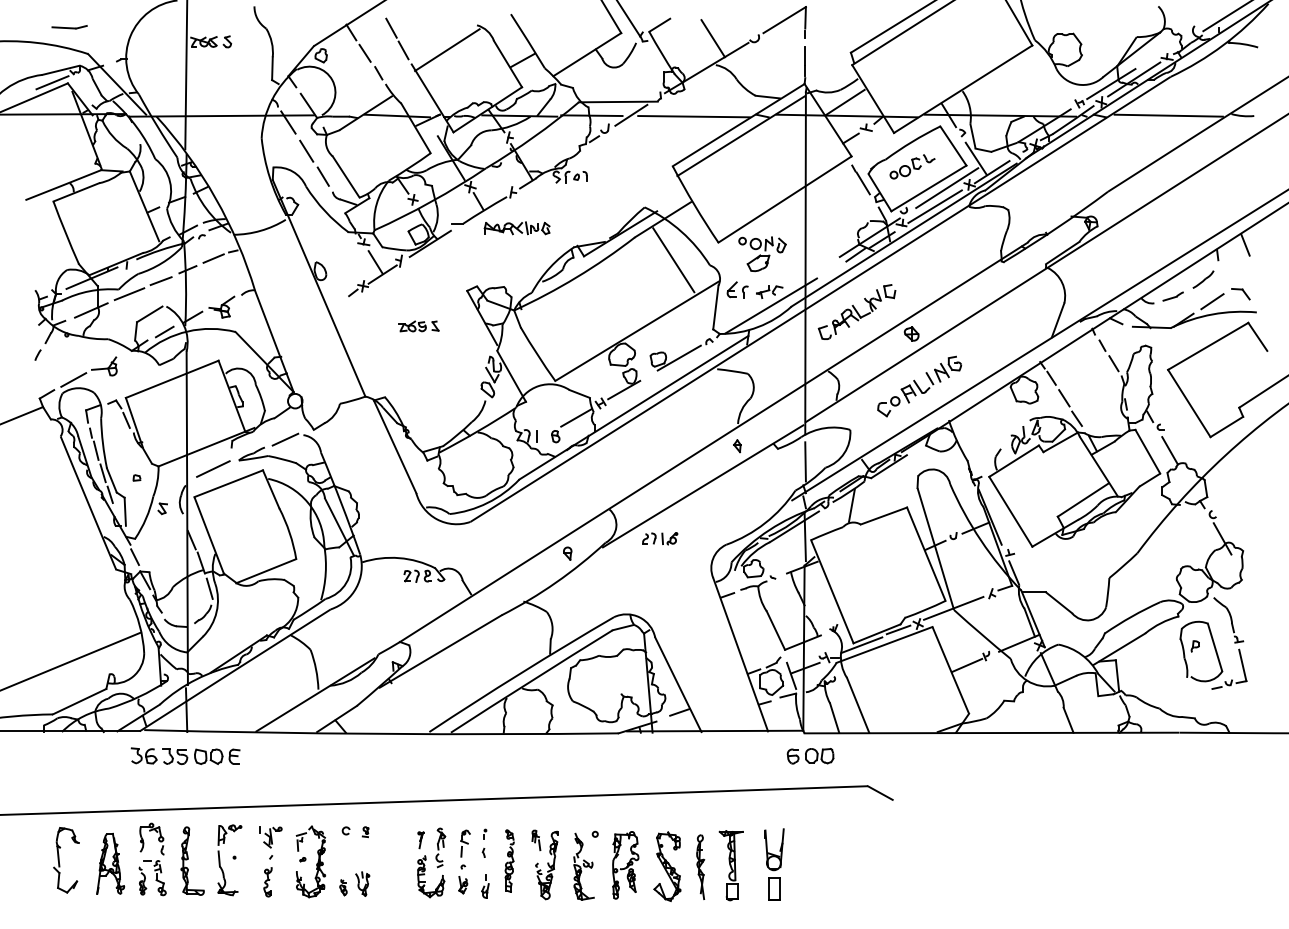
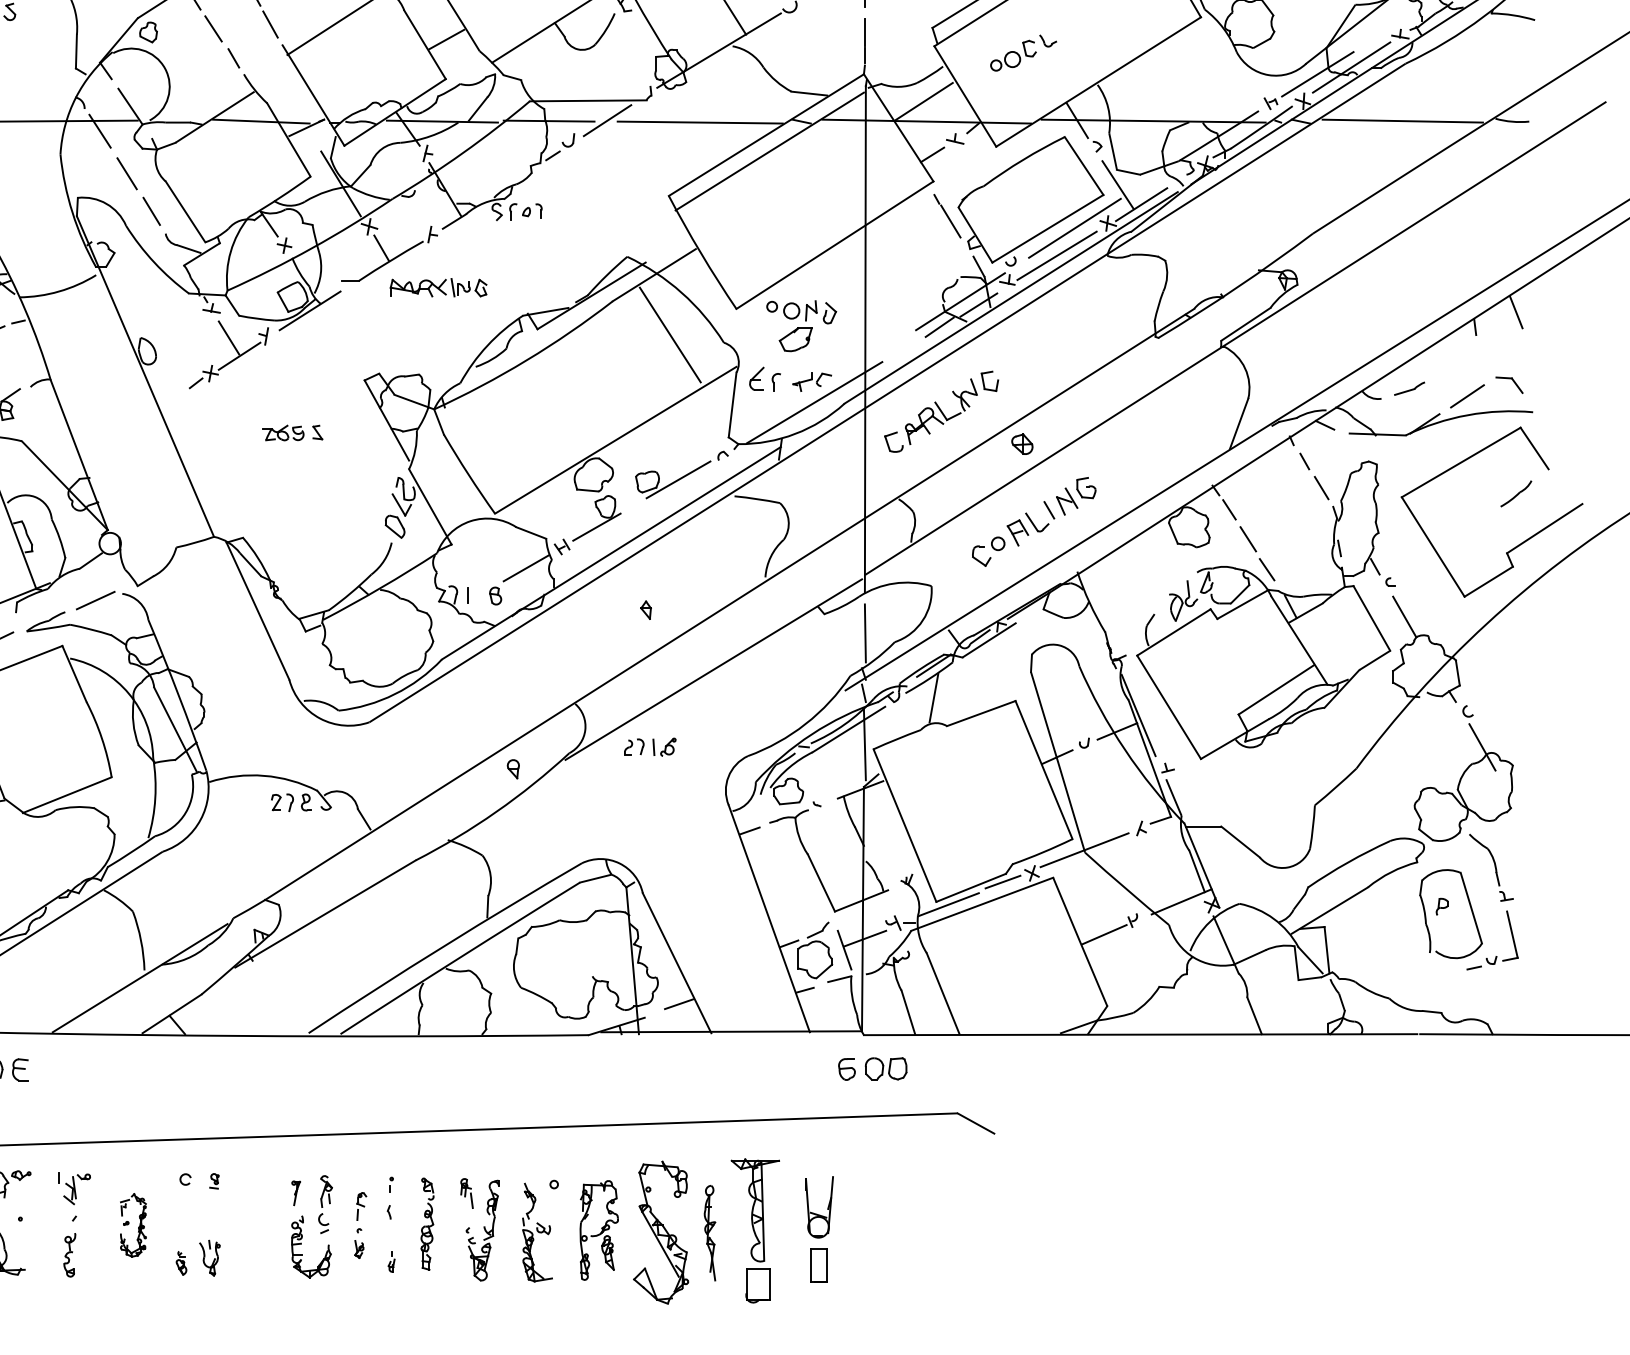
part: (912, 166) -> (1023, 52), moved
part: (1203, 279) -> (1516, 493), moved
part: (737, 446) -> (646, 610), moved
part: (310, 861) -> (132, 1224), size x0.6
part: (464, 861) -> (360, 1224), size x0.7
part: (730, 865) -> (754, 1230), size x1.4
part: (667, 866) -> (661, 1232), size x1.4
part: (485, 886) -> (391, 1261), size x0.6

